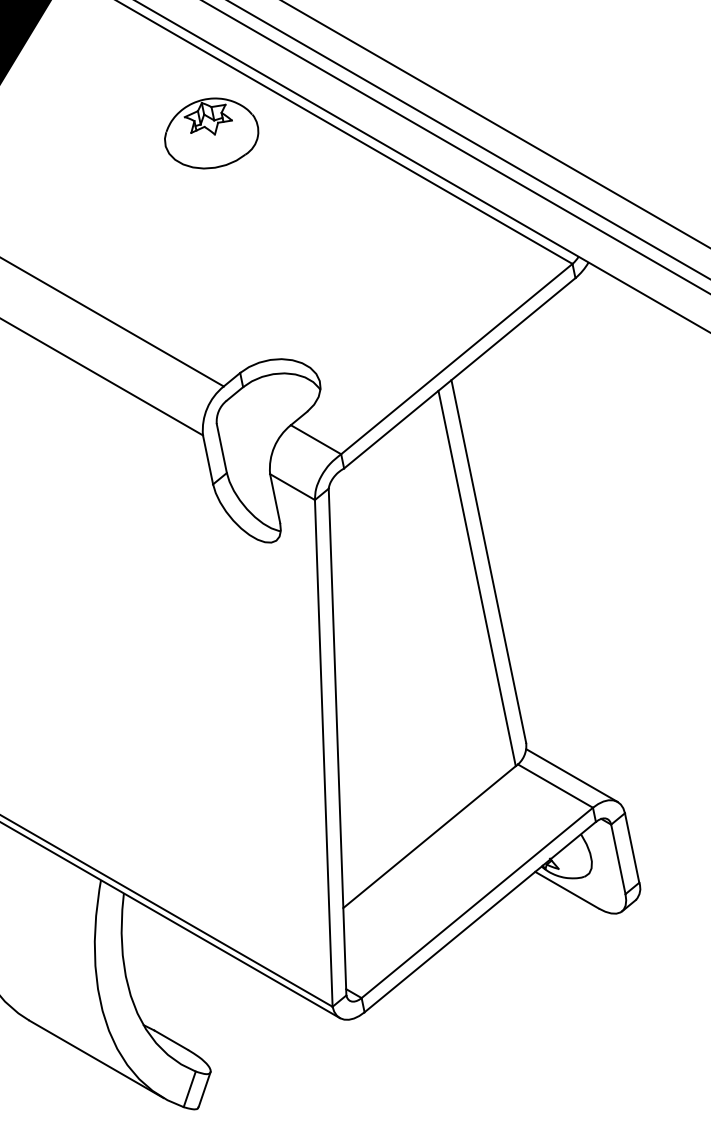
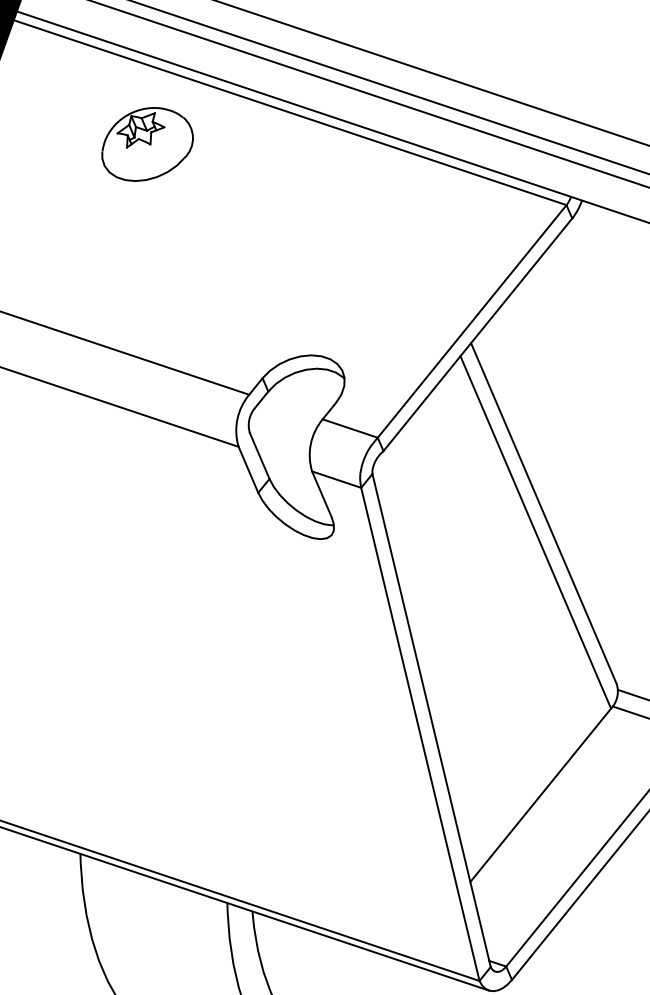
part: (211, 133) -> (146, 144), moved

